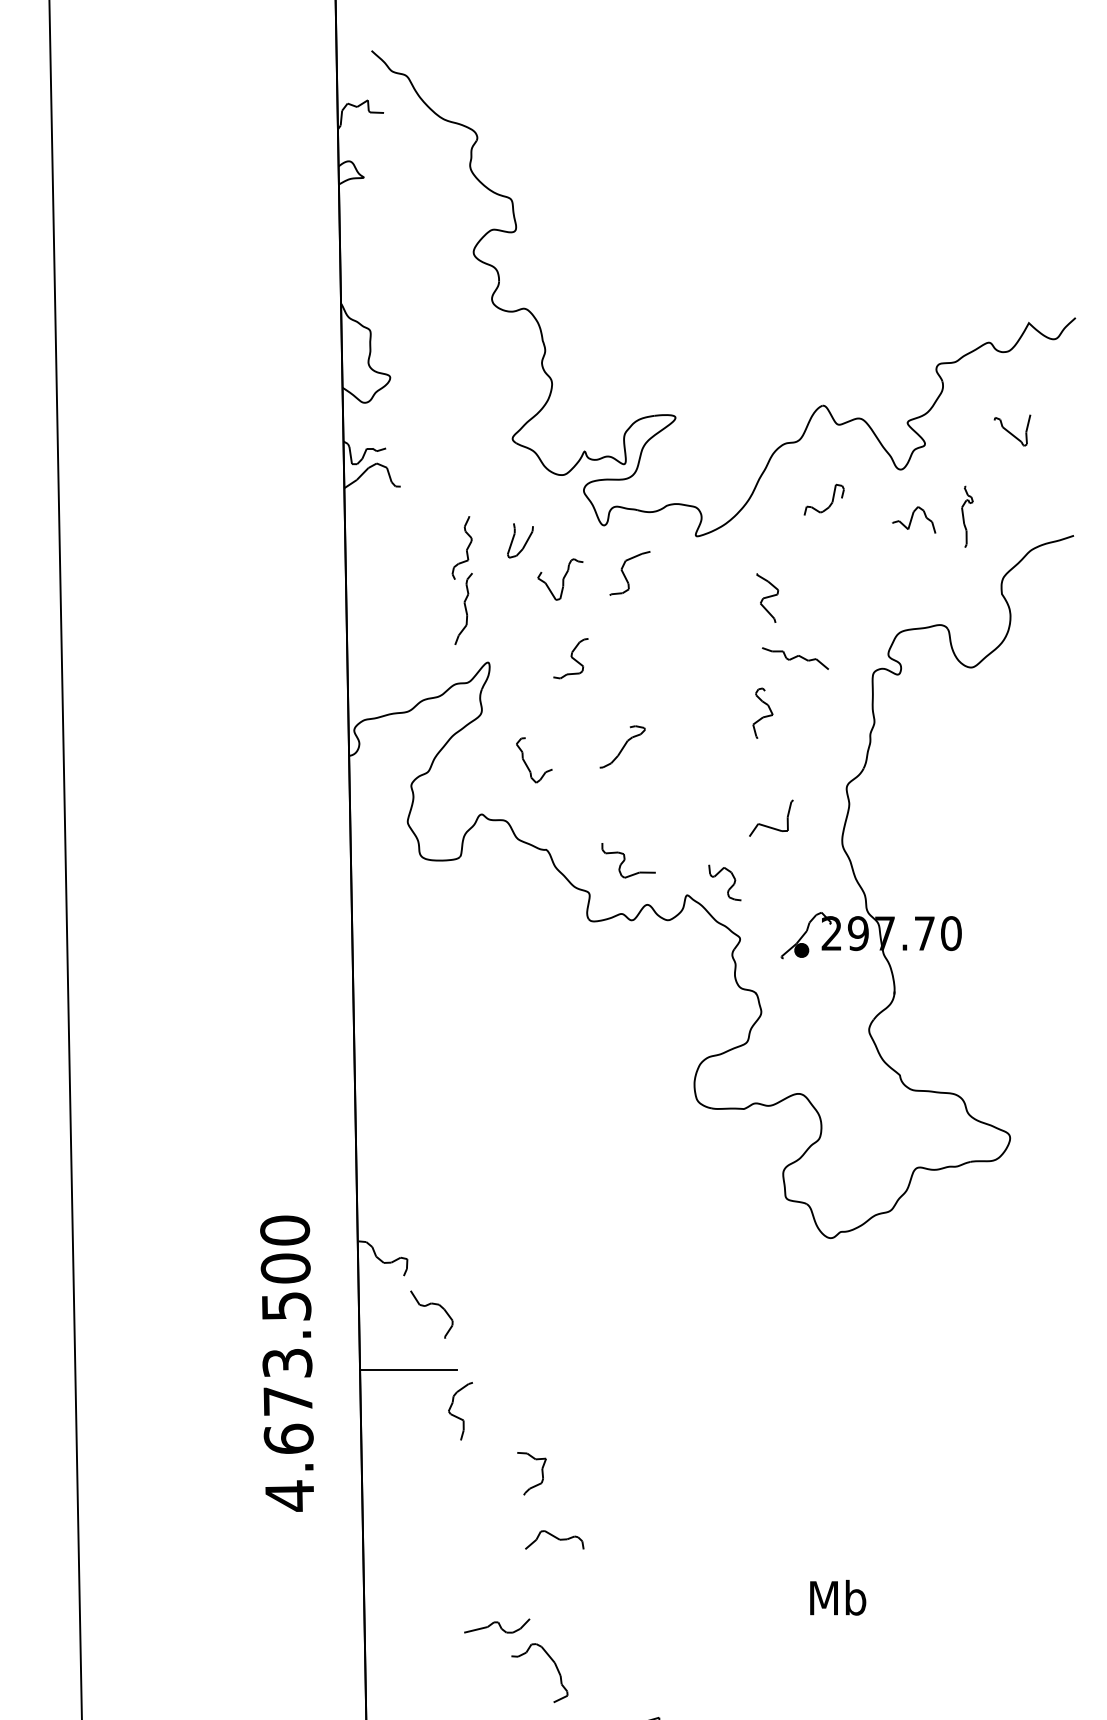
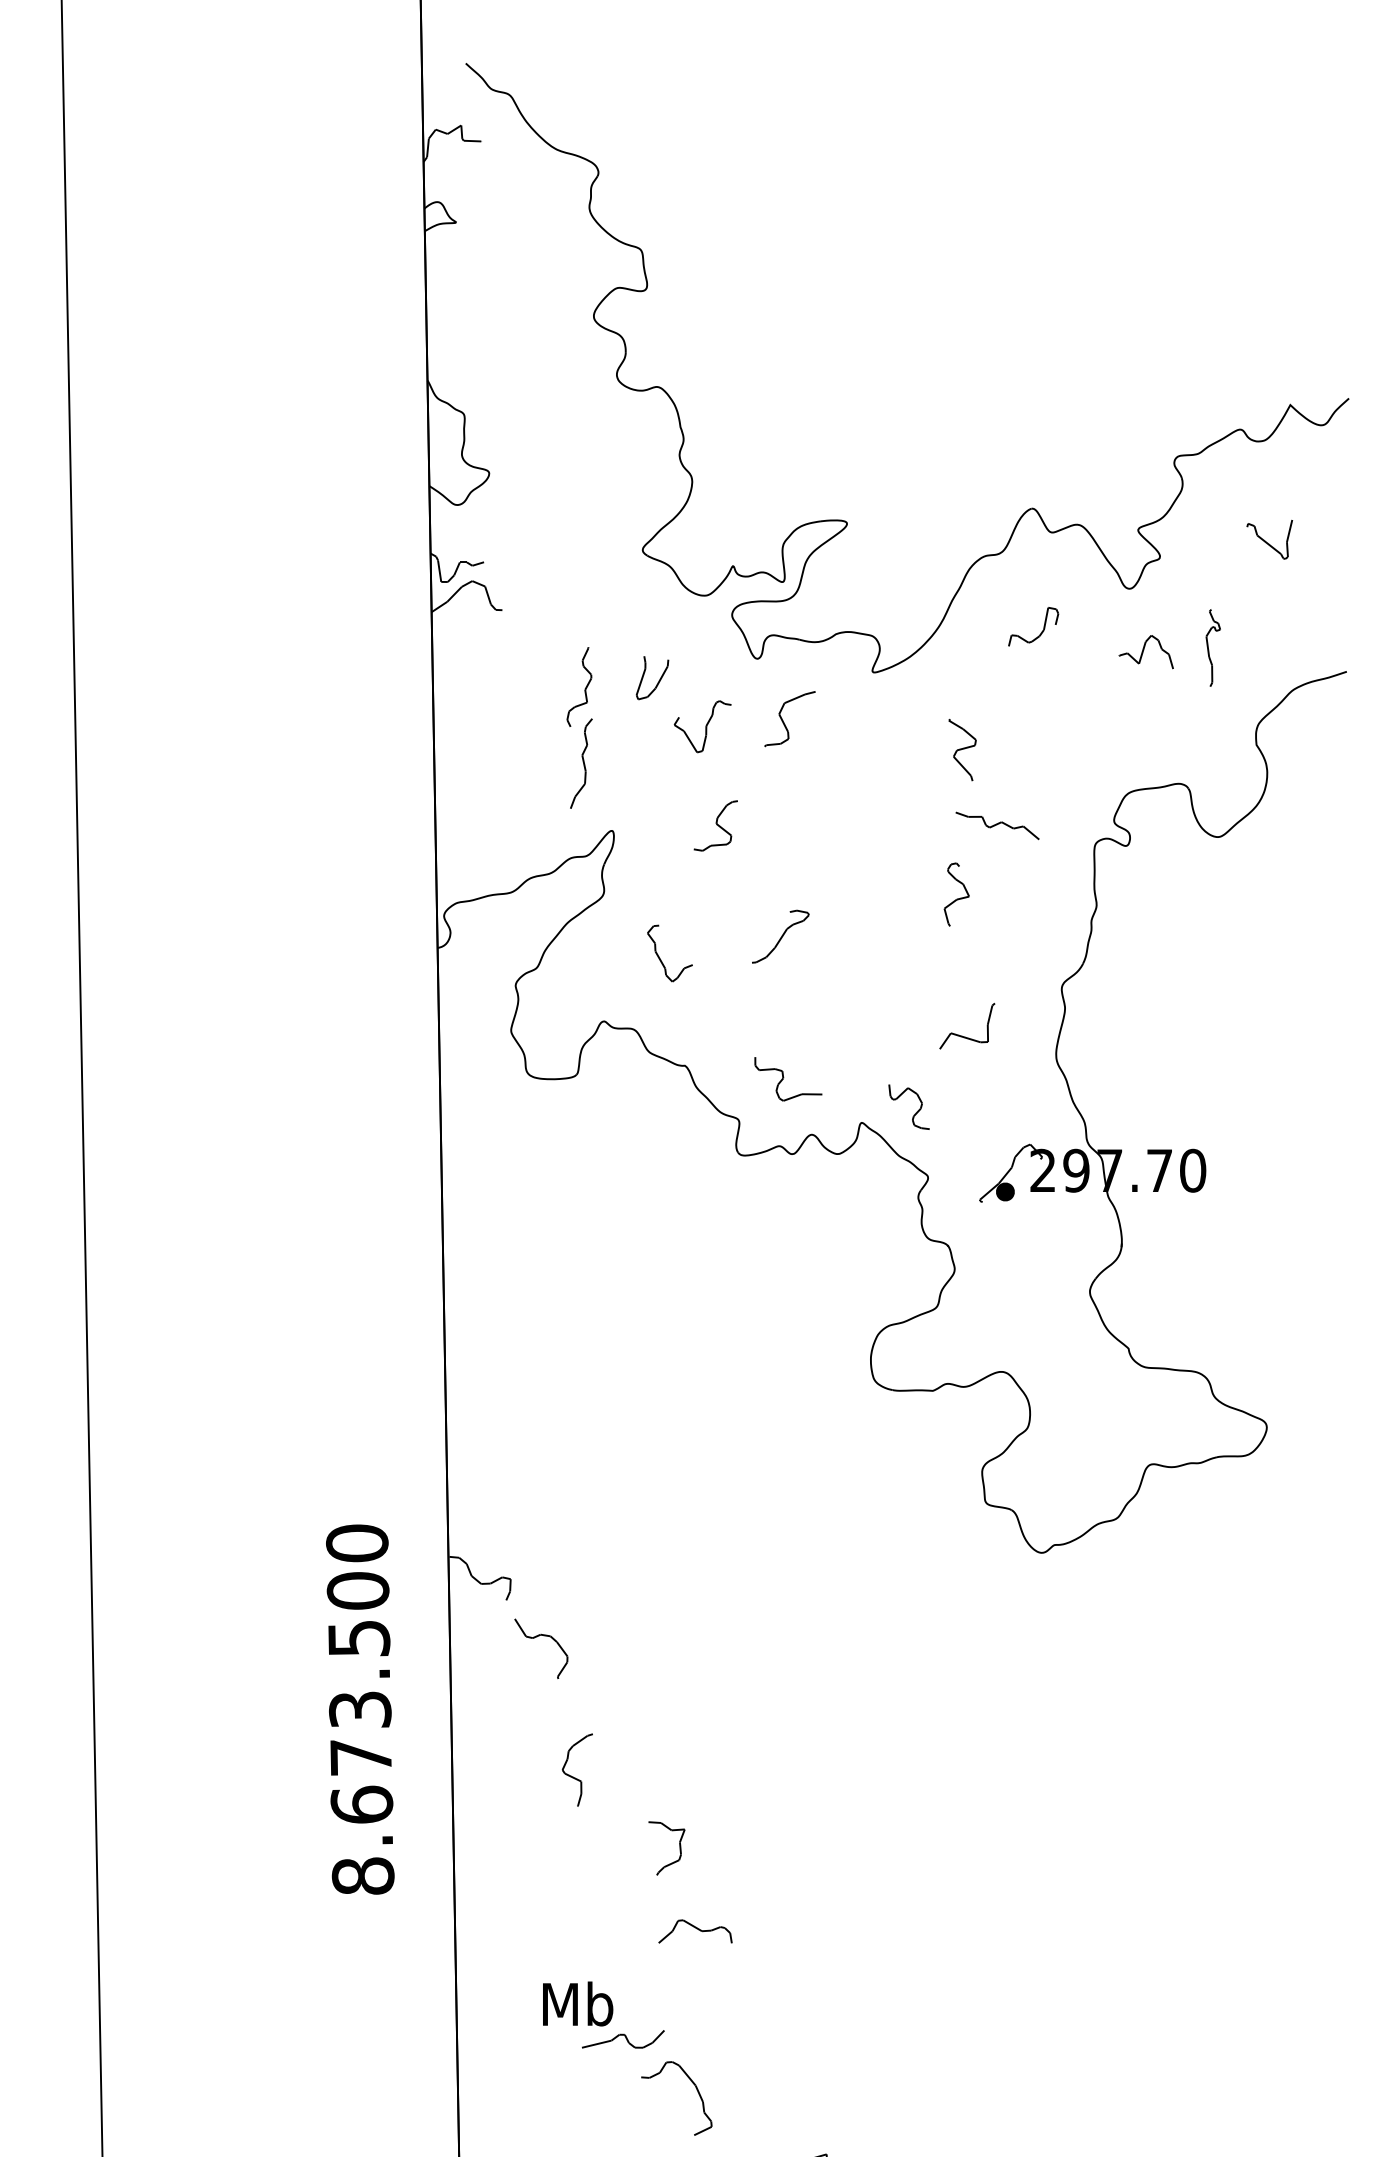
line: (408, 1369) -> (511, 1717), removed
text: (289, 1496) -> (362, 1876), 4.673.500 -> 8.673.500
text: (838, 1597) -> (578, 2003), moved

